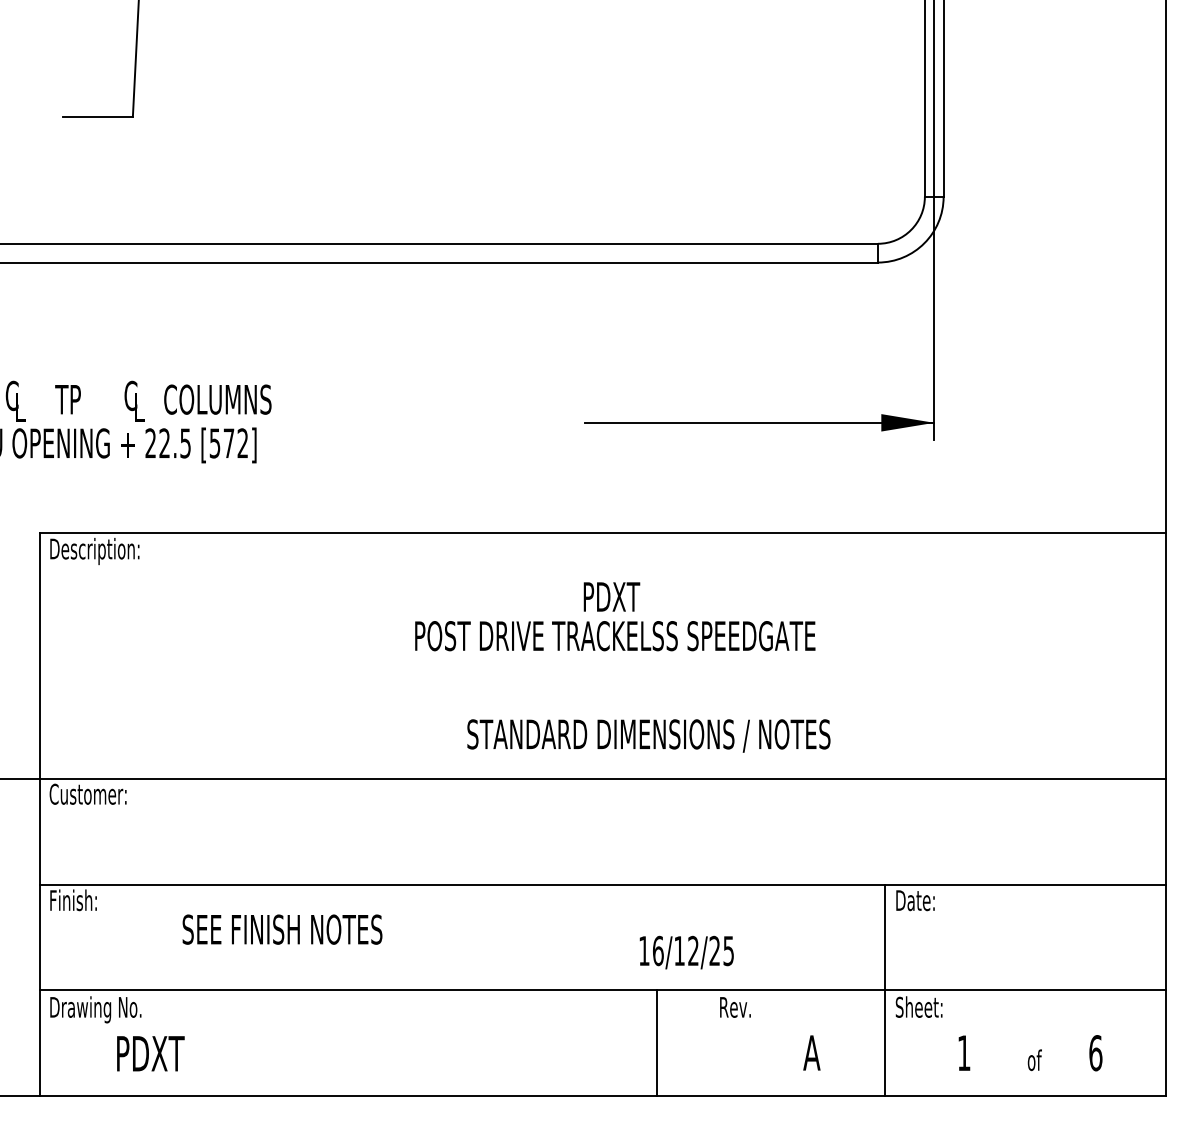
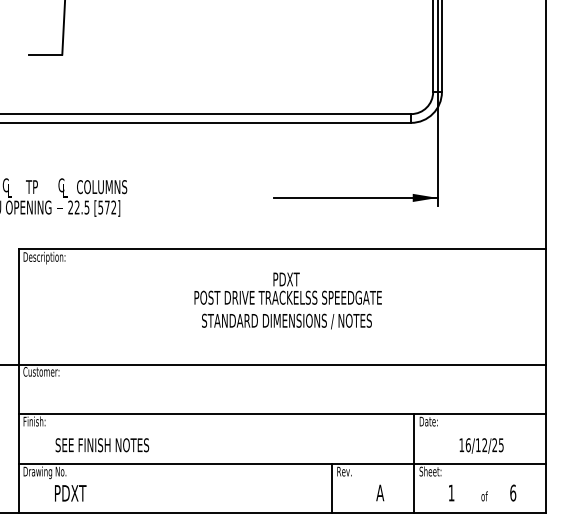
text: (647, 735) -> (286, 321), moved
text: (282, 930) -> (102, 445), moved
text: (686, 951) -> (481, 445), moved
line: (656, 1043) -> (331, 488), moved

